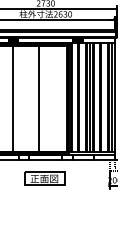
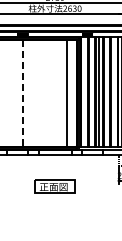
line: (13, 98) -> (22, 93), solid -> dashed
line: (39, 98) -> (66, 93), moved
part: (45, 178) -> (54, 186), moved

